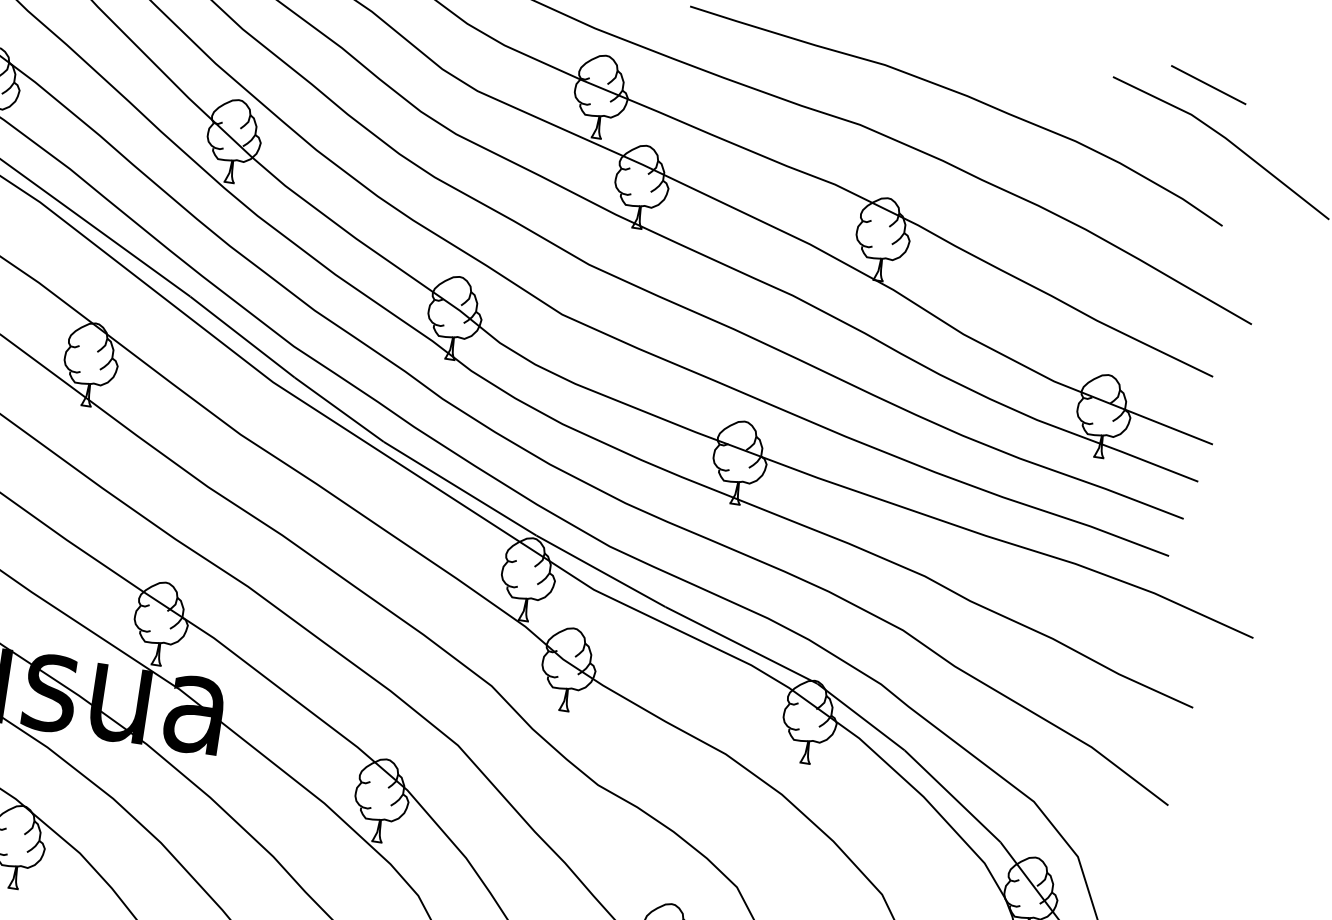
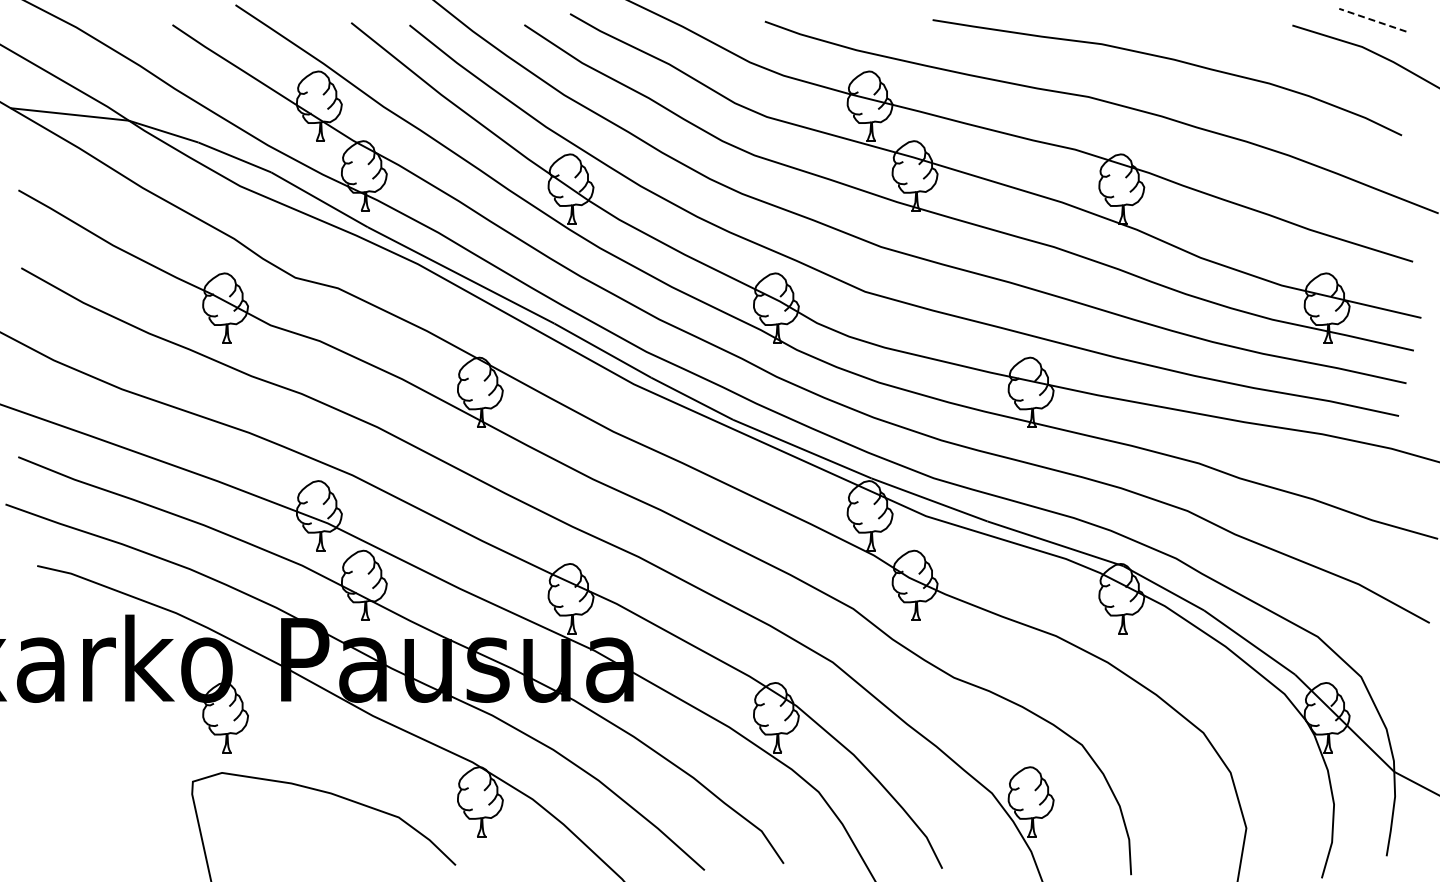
line: (1208, 85) -> (1372, 20), solid -> dashed

